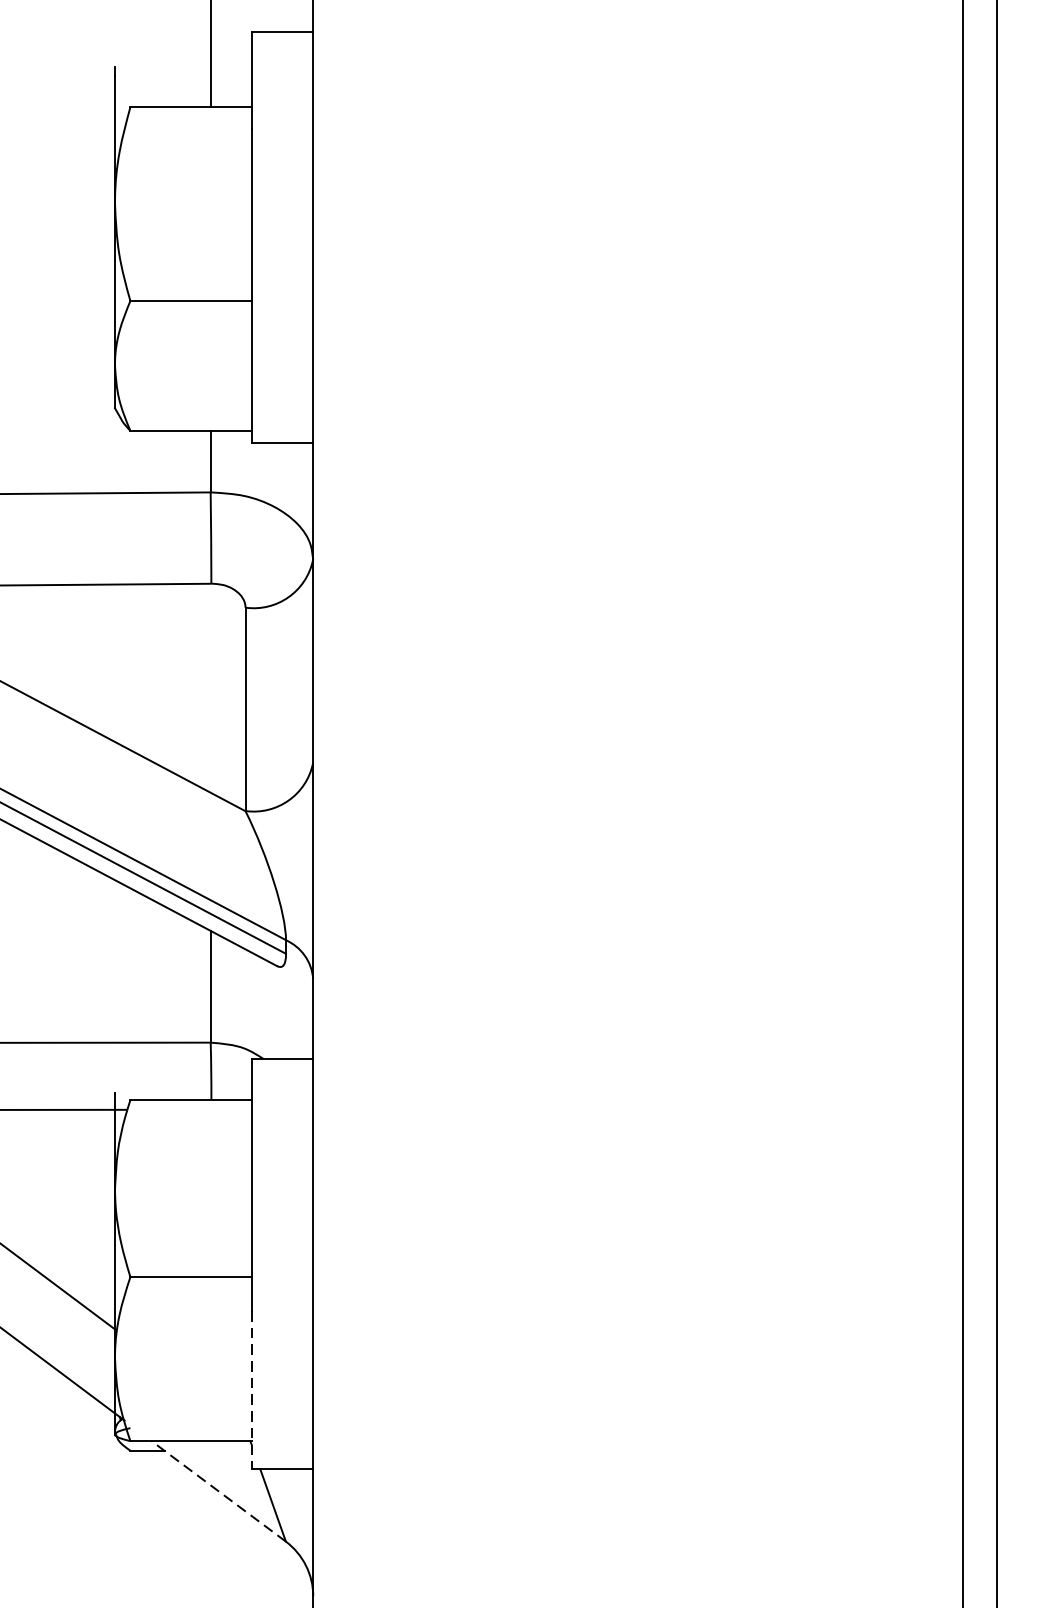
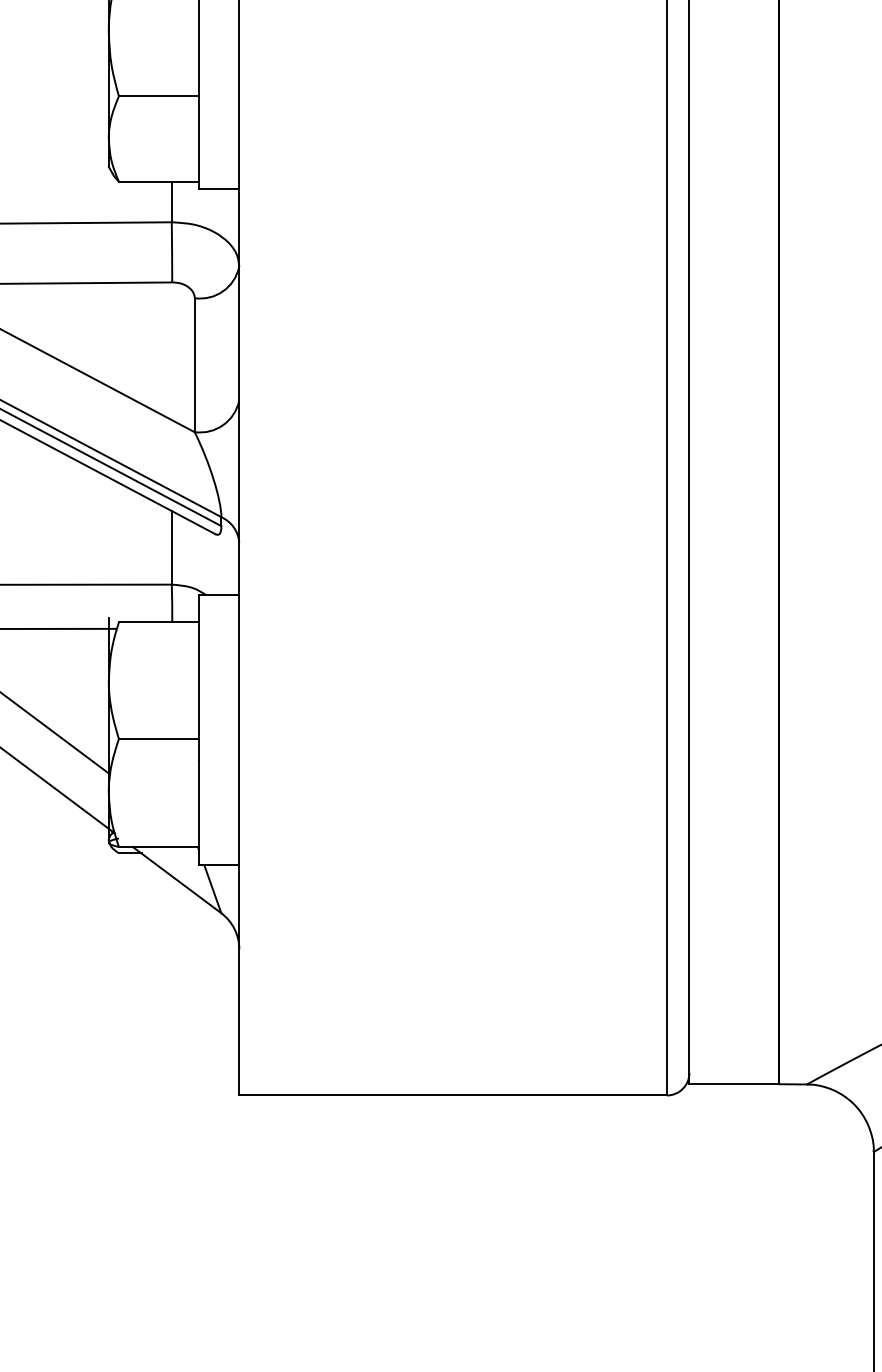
line: (251, 1390) -> (198, 813), dashed -> solid
line: (217, 1490) -> (176, 879), dashed -> solid

